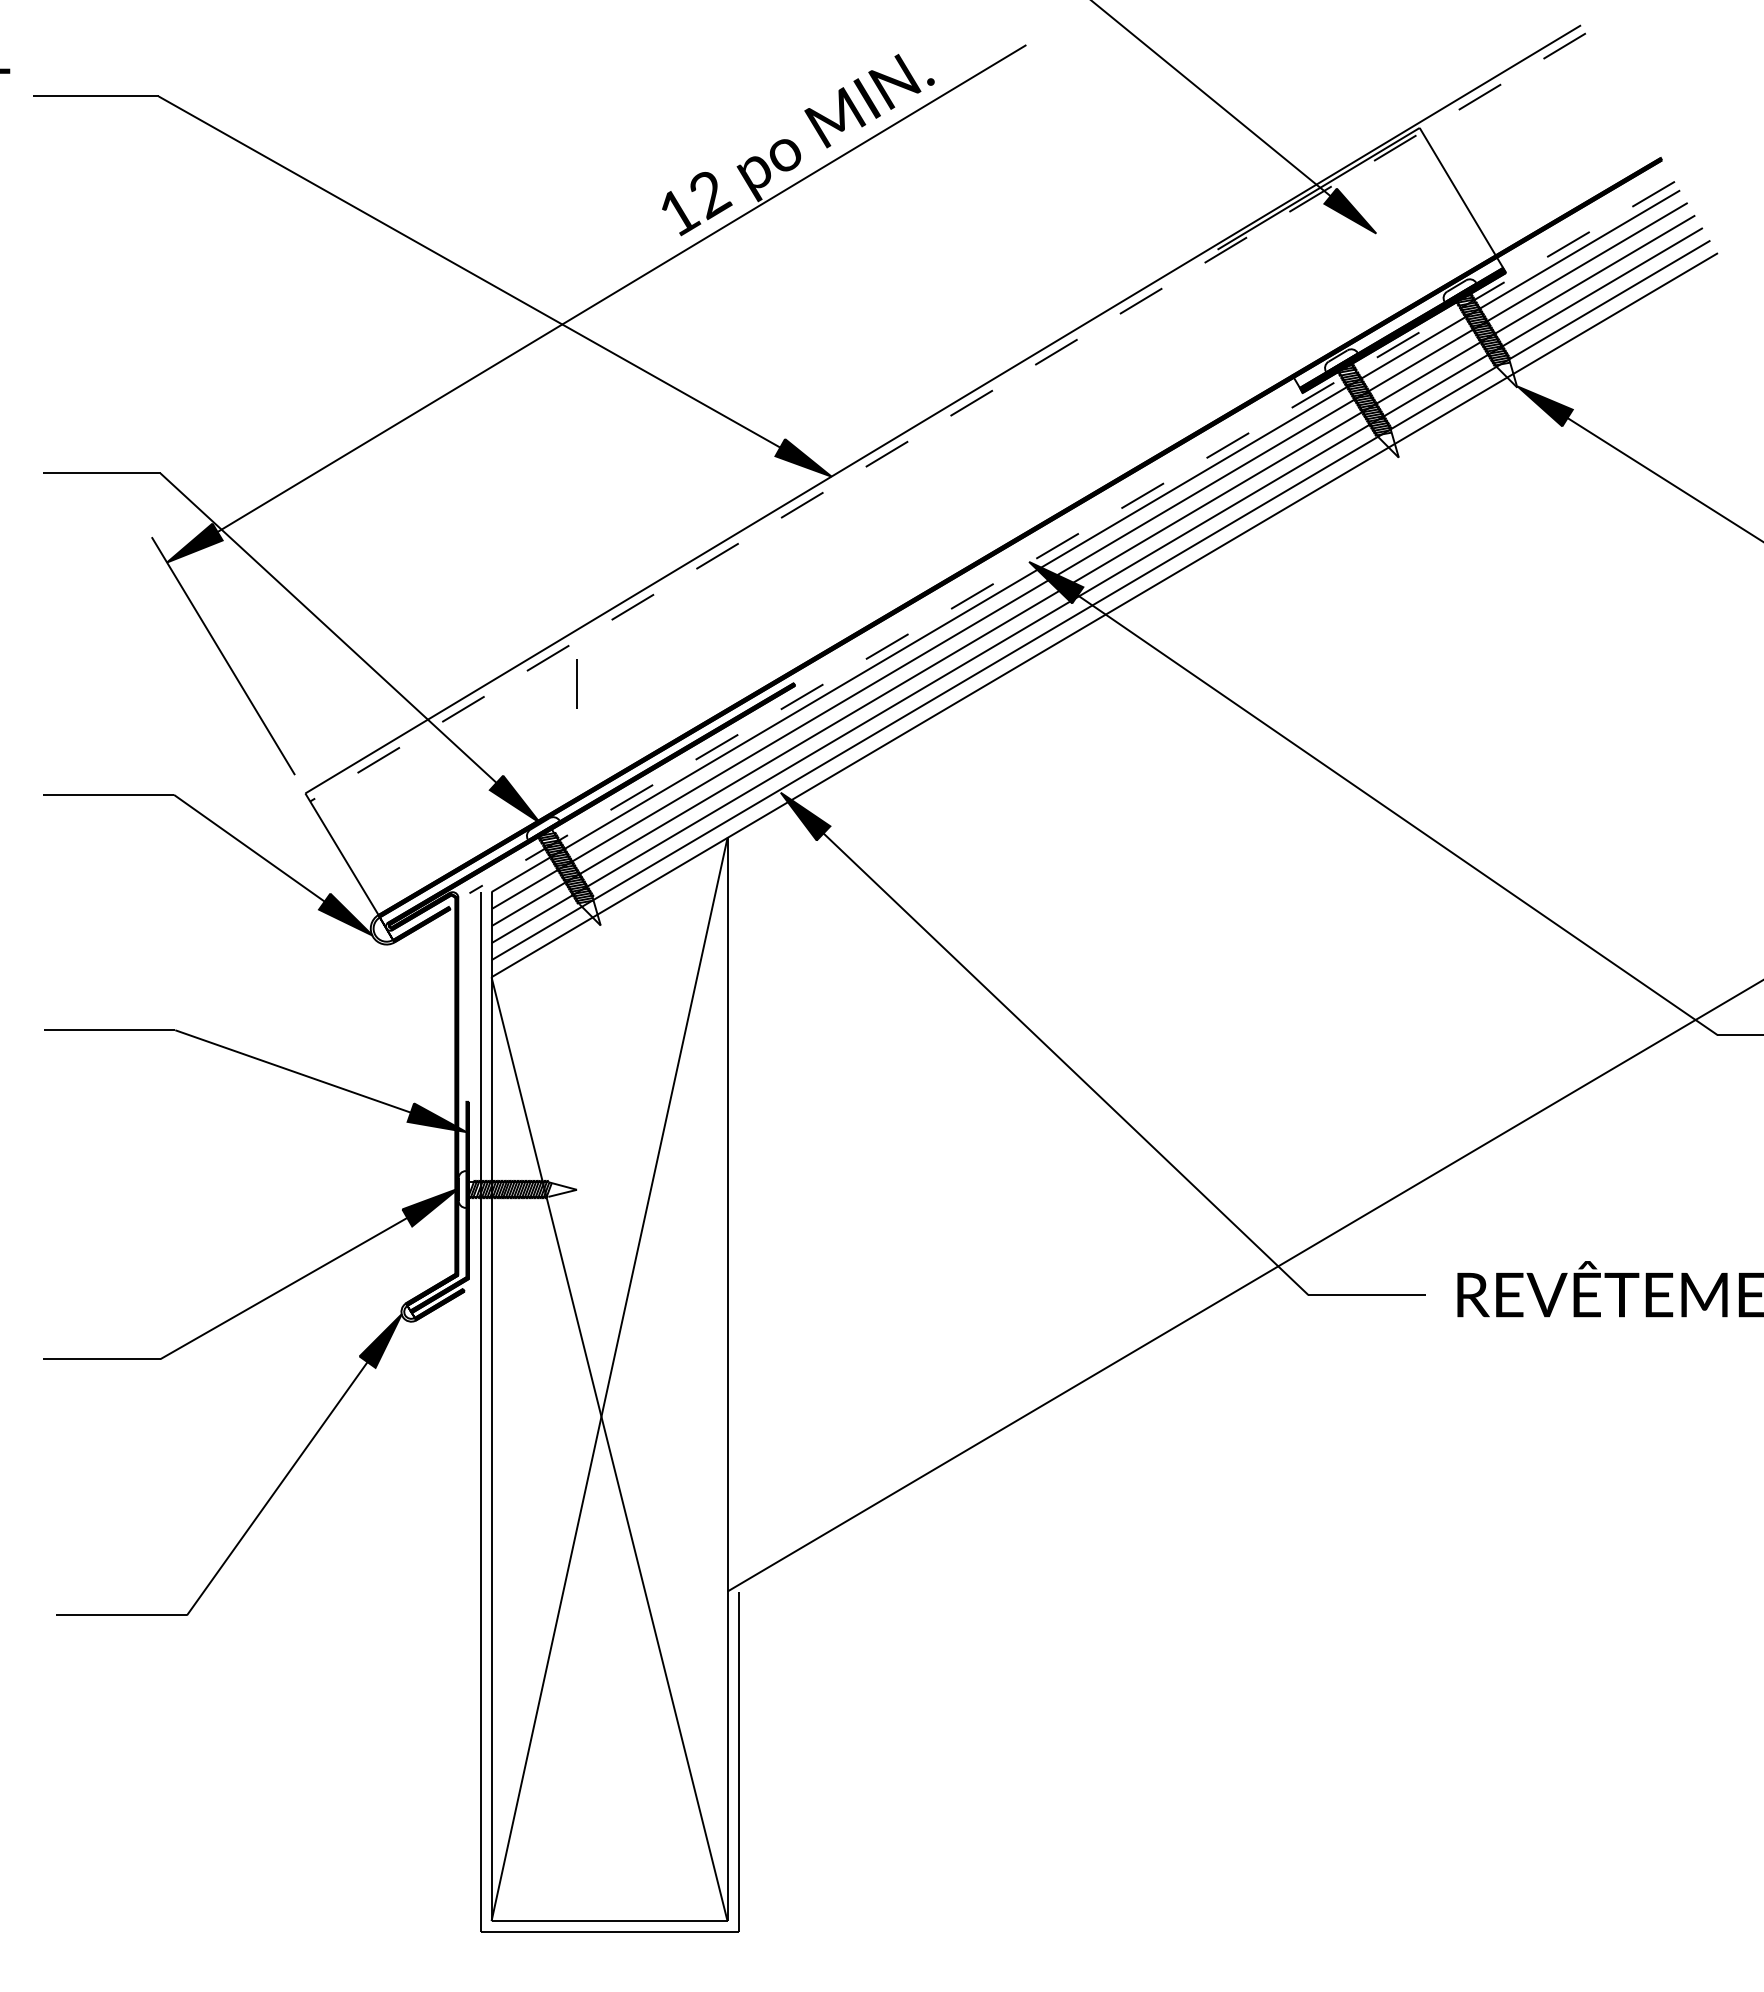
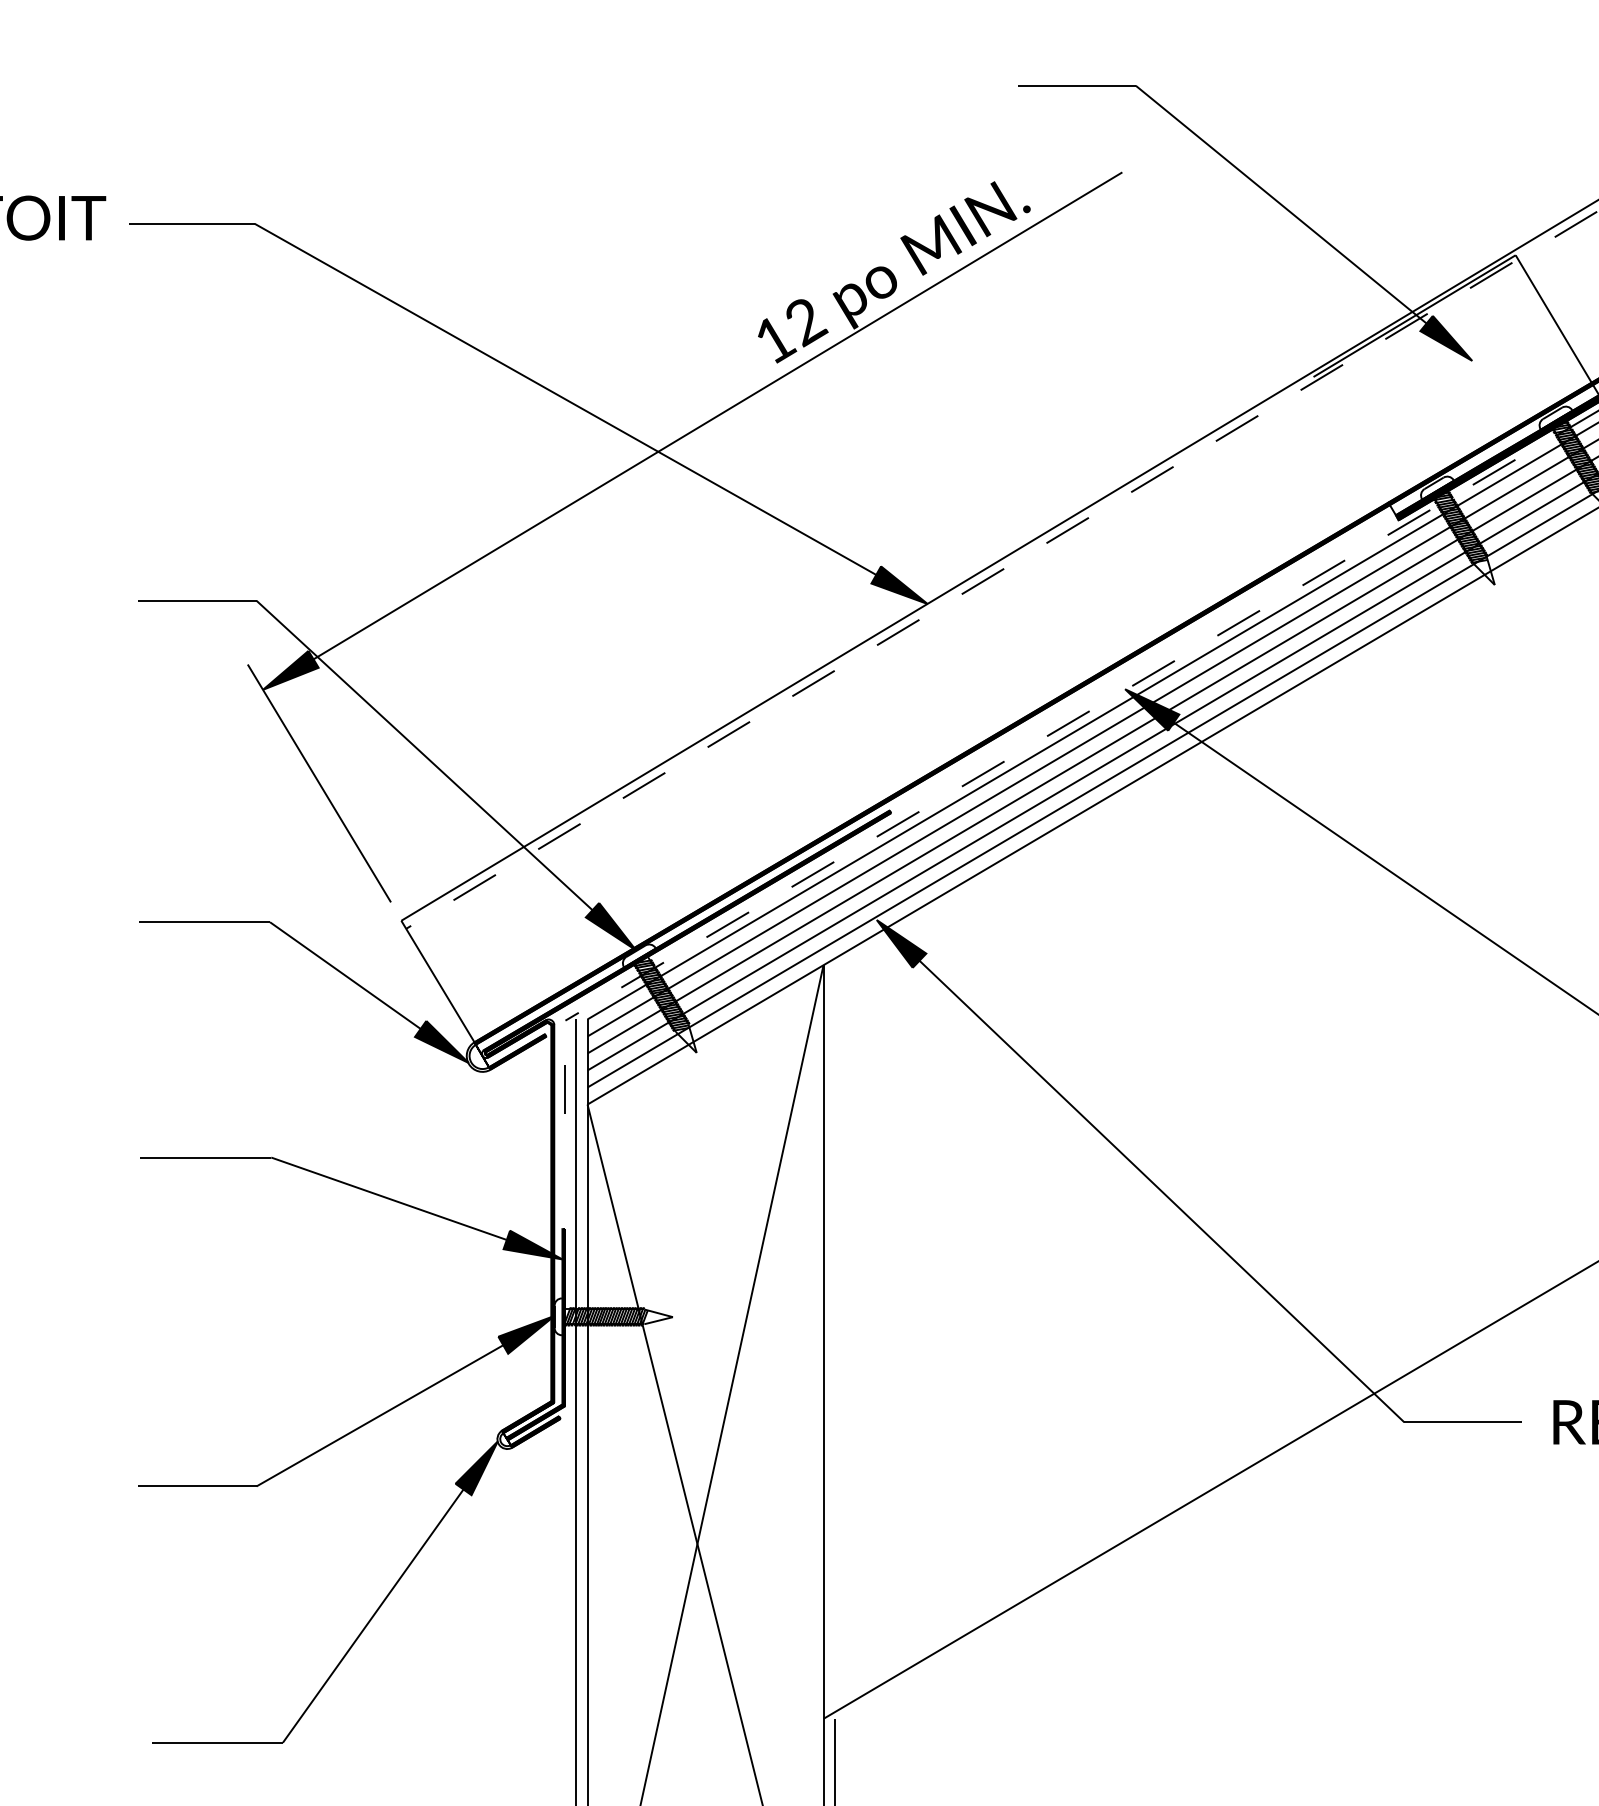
line: (576, 683) -> (564, 1088), moved

